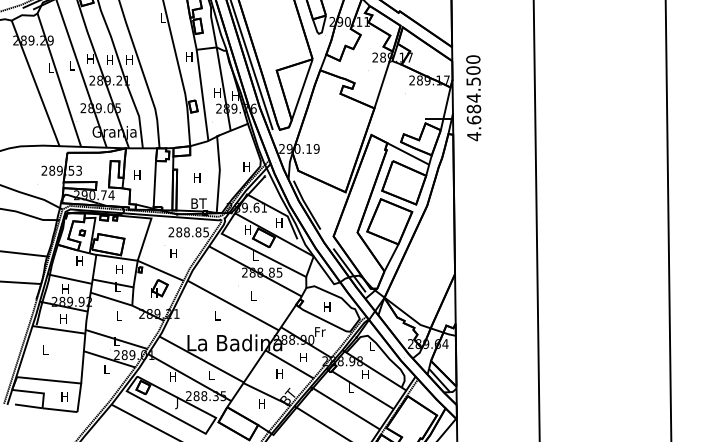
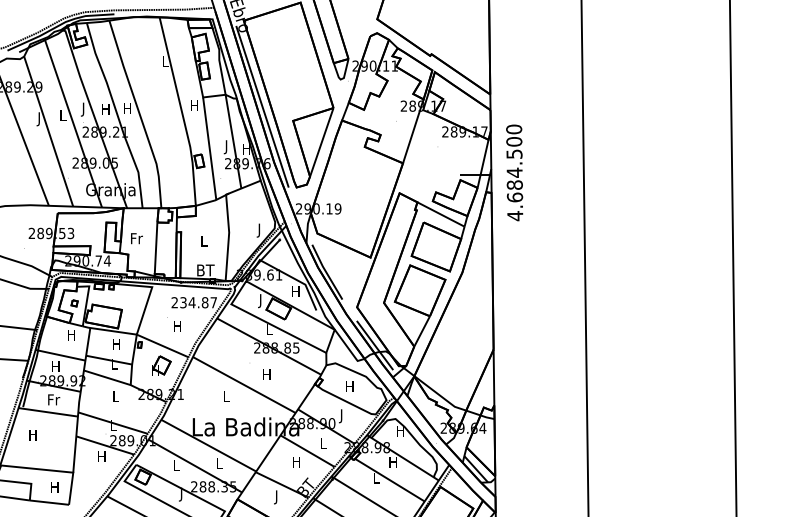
text: (90, 60) -> (83, 109), H -> J
text: (51, 69) -> (39, 119), L -> J
text: (217, 94) -> (226, 147), H -> J
text: (473, 97) -> (514, 172), moved
text: (246, 168) -> (259, 230), H -> J
text: (137, 175) -> (136, 238), H -> Fr
text: (197, 177) -> (203, 241), H -> L
text: (247, 231) -> (260, 301), H -> J
text: (192, 232) -> (198, 302), 288.85 -> 234.87
text: (253, 296) -> (266, 374), L -> H
text: (64, 318) -> (54, 399), H -> Fr
text: (320, 333) -> (342, 416), Fr -> J
text: (372, 346) -> (400, 431), L -> H
text: (44, 350) -> (32, 435), L -> H
text: (302, 357) -> (322, 443), H -> L
text: (106, 369) -> (101, 456), L -> H
text: (173, 377) -> (176, 465), H -> L
text: (261, 405) -> (276, 497), H -> J

